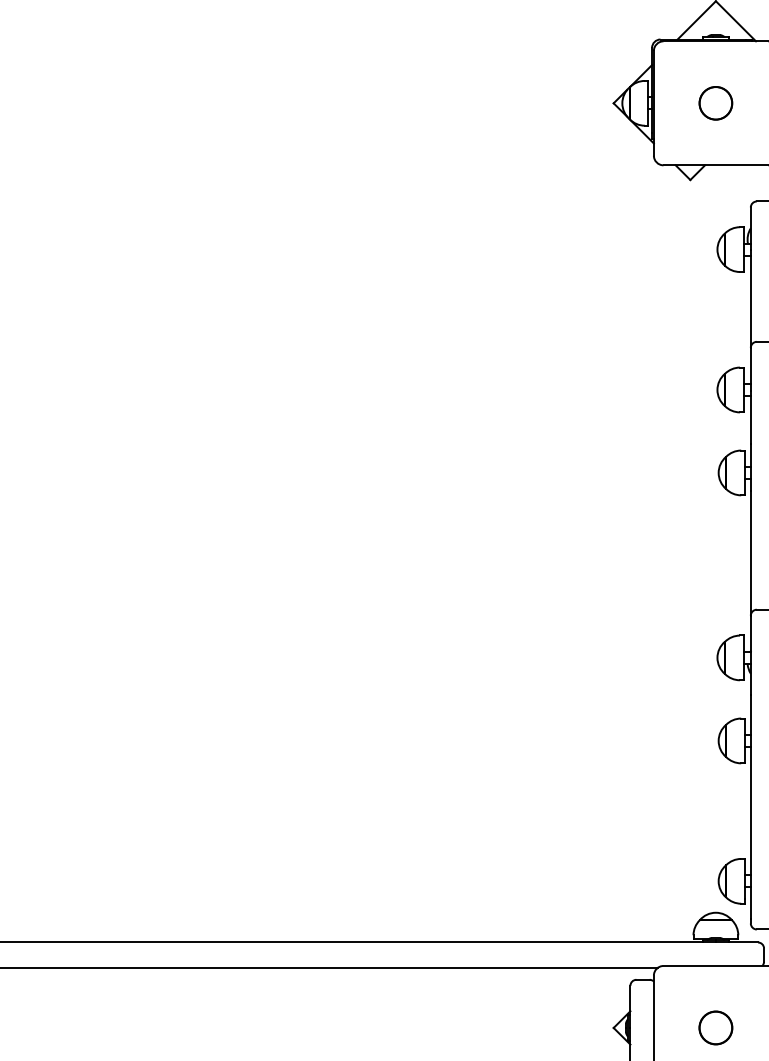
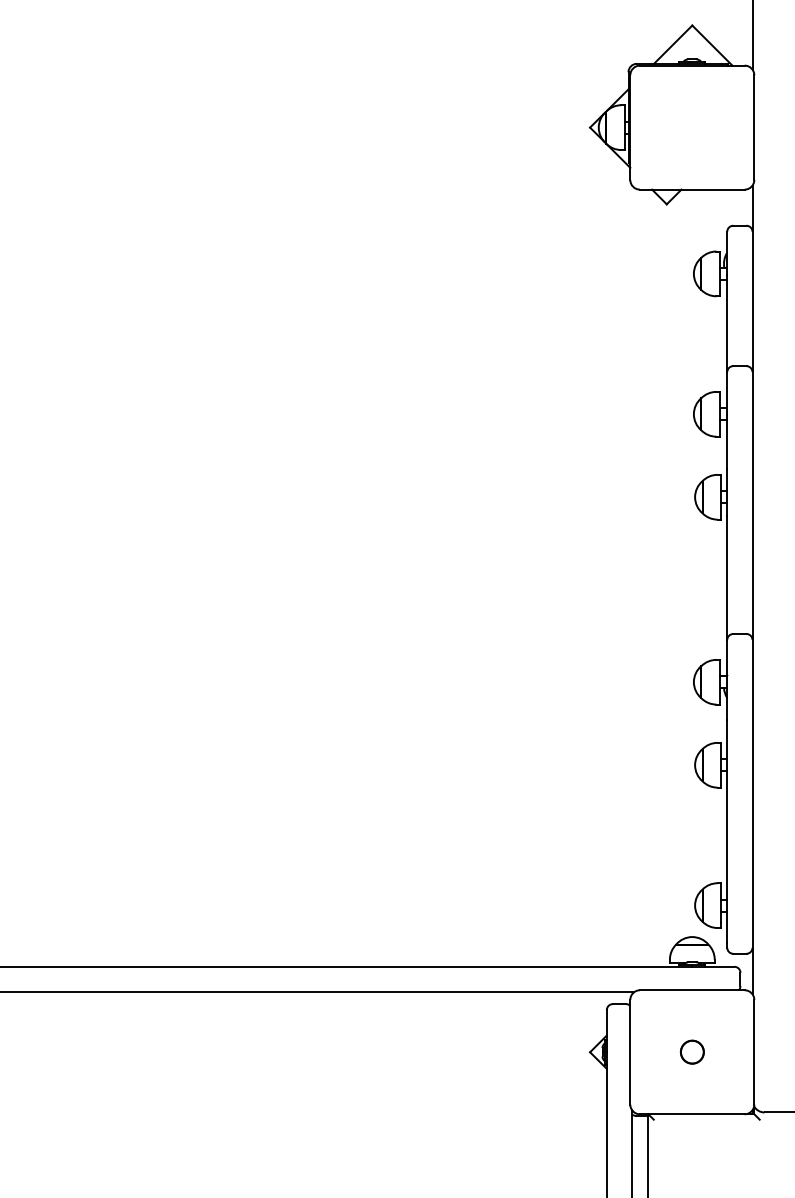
circle: (716, 103) -> (692, 127), removed
part: (716, 1027) -> (692, 1051), size x0.7

